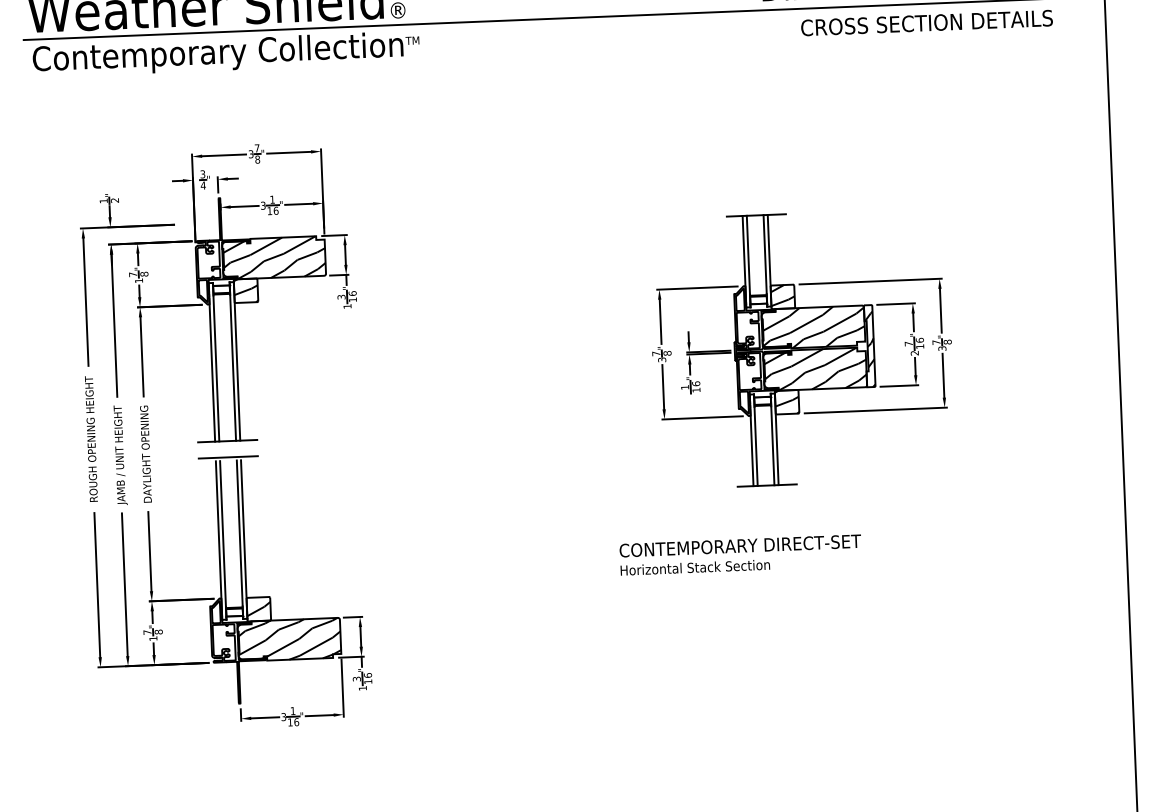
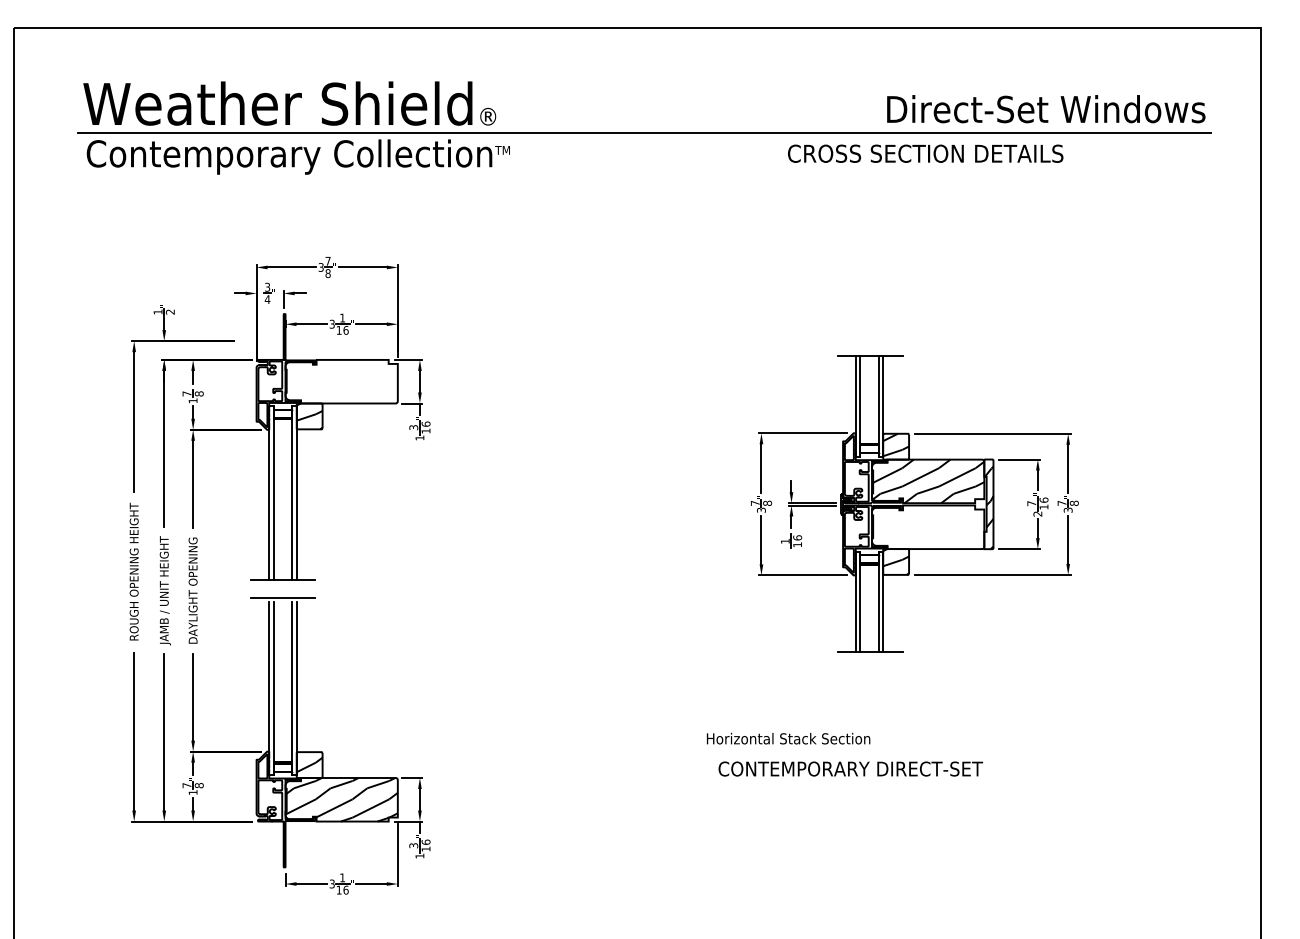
text: (926, 22) -> (925, 153), moved
hatch: (273, 257) -> (341, 381), removed
hatch: (815, 369) -> (928, 527), removed
text: (740, 545) -> (850, 768), moved

